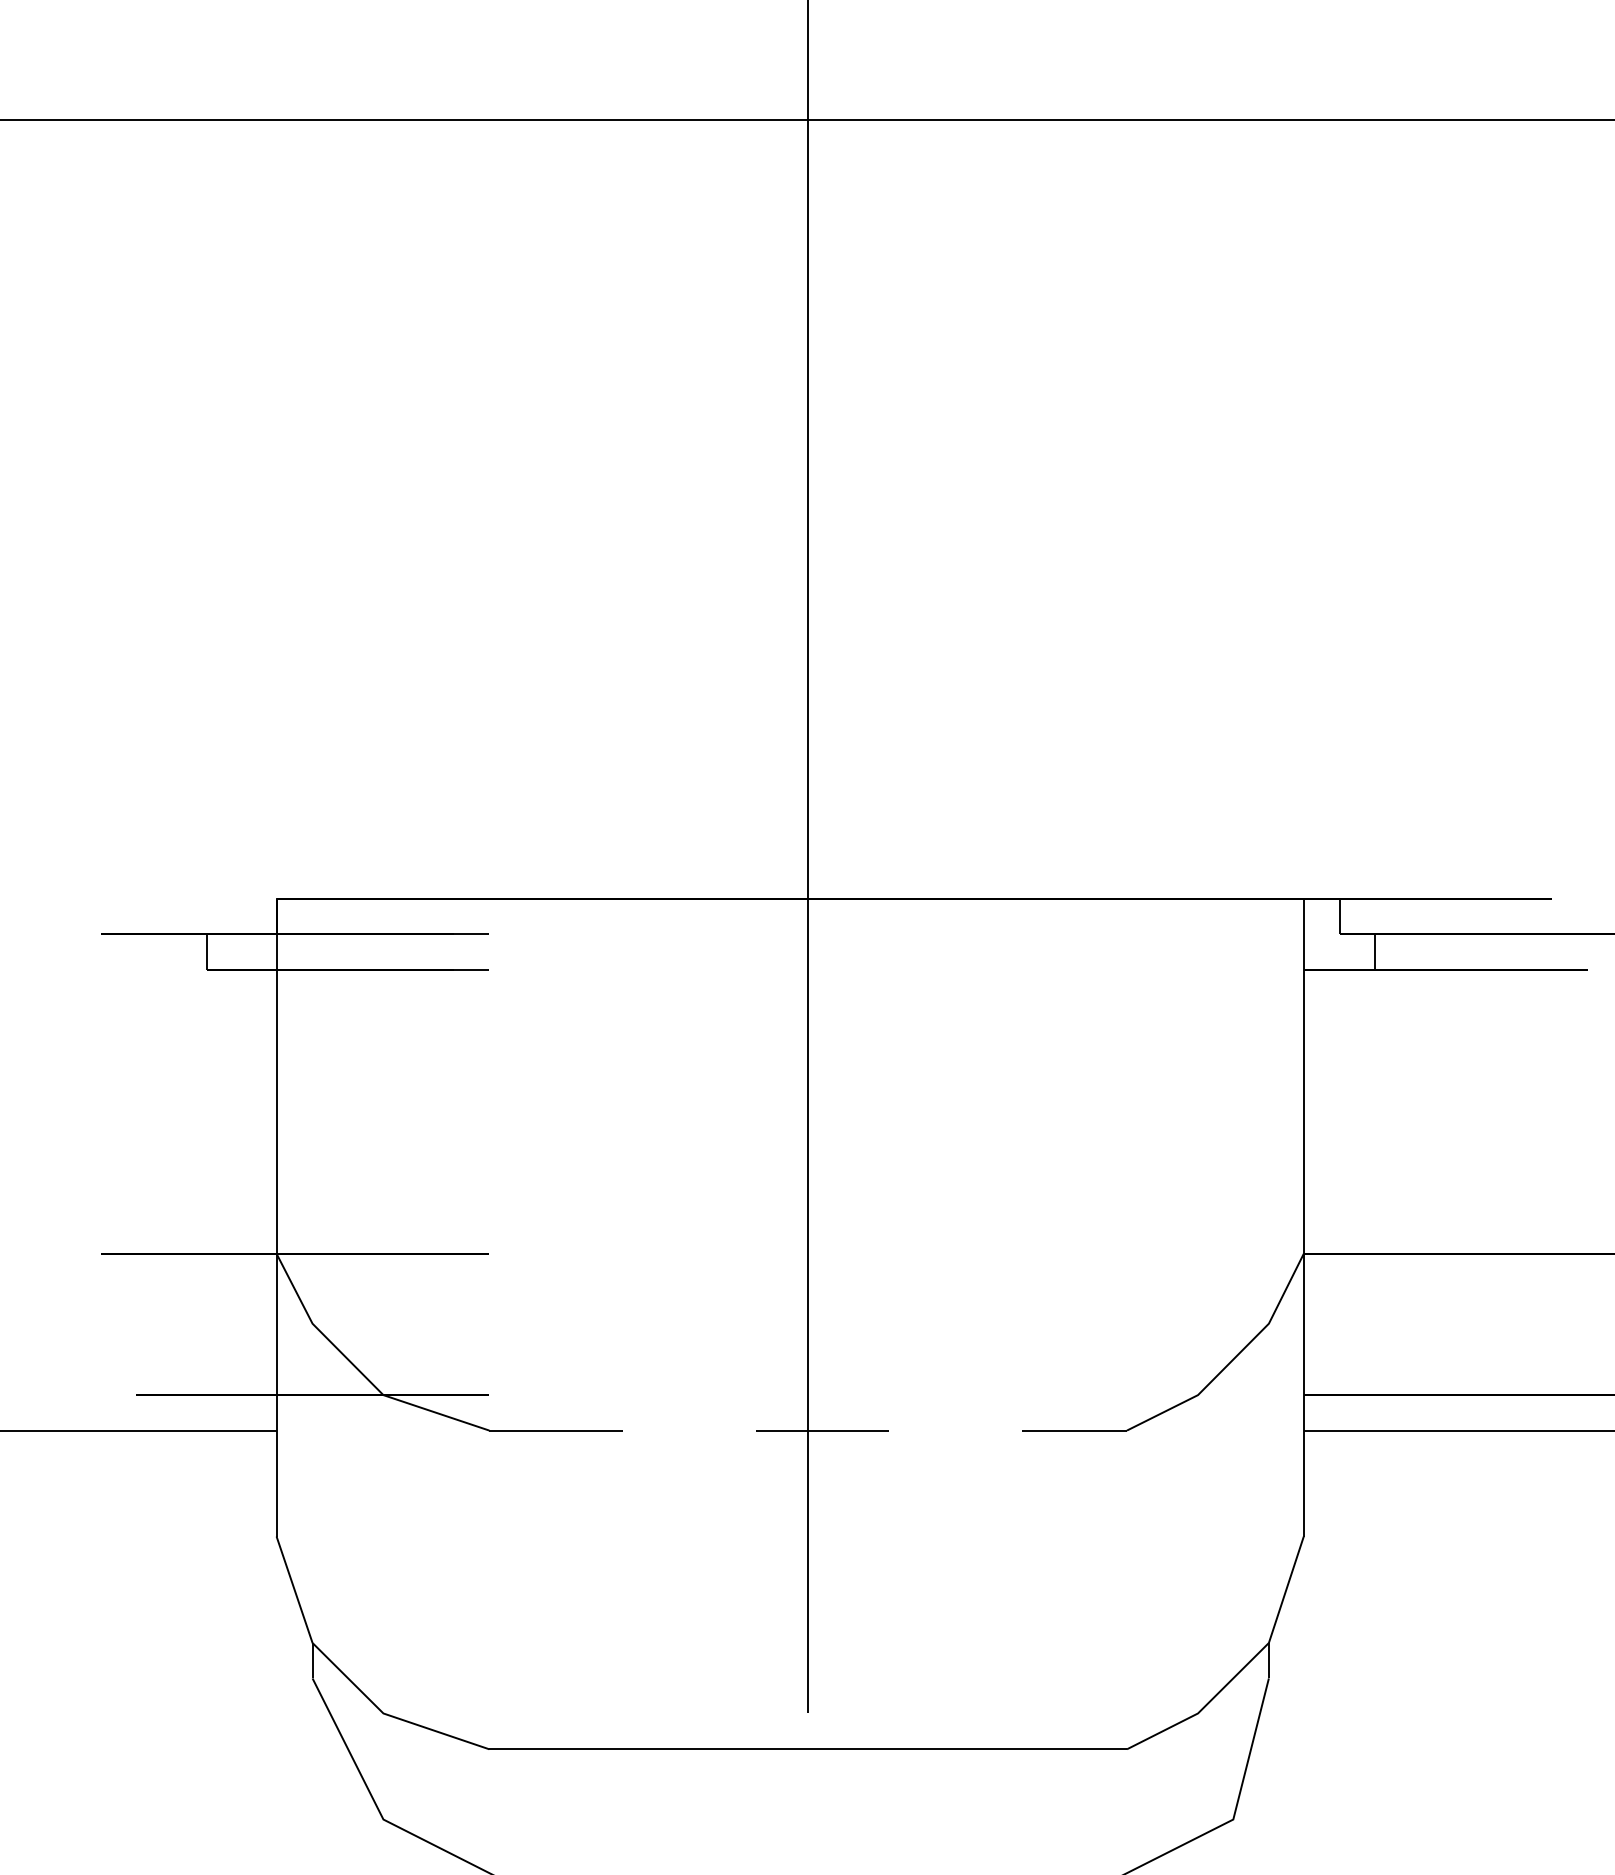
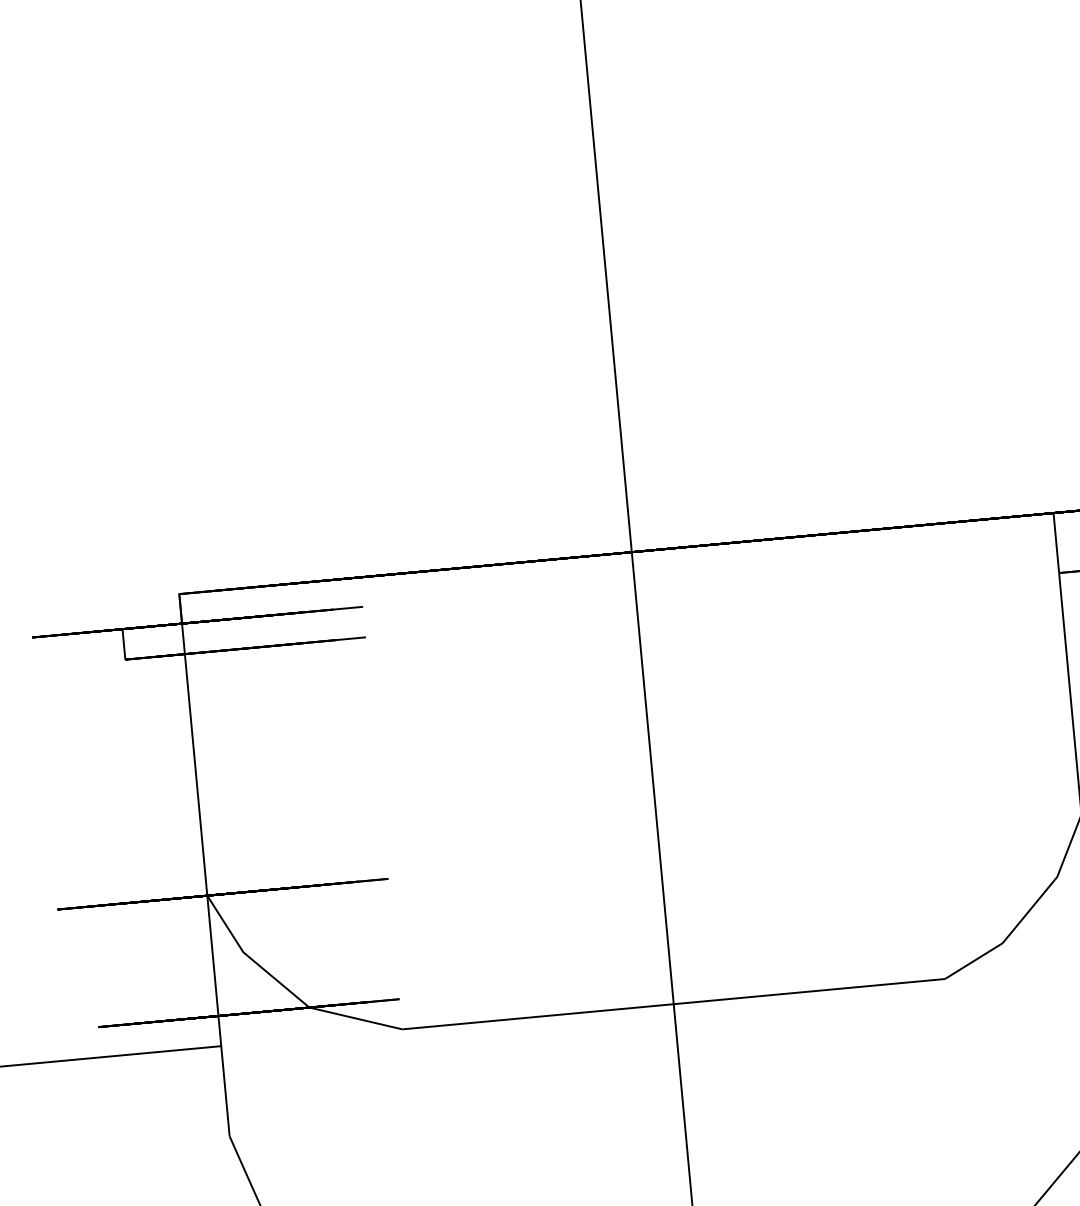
line: (808, 1430) -> (673, 1004), dashed -> solid

